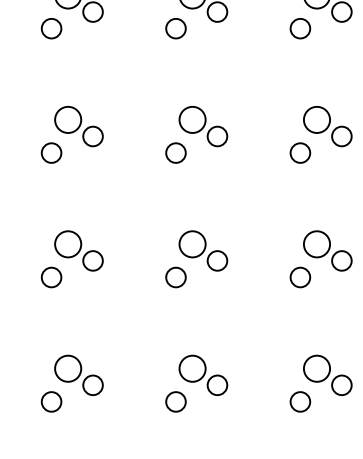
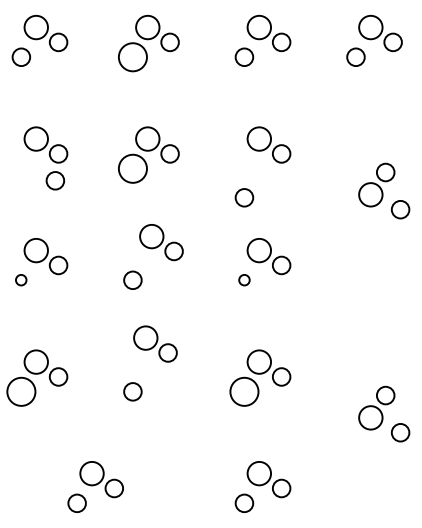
circle: (175, 28) -> (132, 57), size x1.6
circle: (50, 152) -> (54, 180), moved
circle: (175, 152) -> (132, 168), size x1.6
circle: (300, 152) -> (244, 197), moved
part: (203, 250) -> (161, 242), moved
circle: (50, 276) -> (20, 279), size x0.6
circle: (300, 276) -> (244, 279), size x0.6
part: (203, 374) -> (155, 343), moved
circle: (51, 401) -> (21, 391), size x1.6
circle: (300, 401) -> (244, 391), size x1.6

